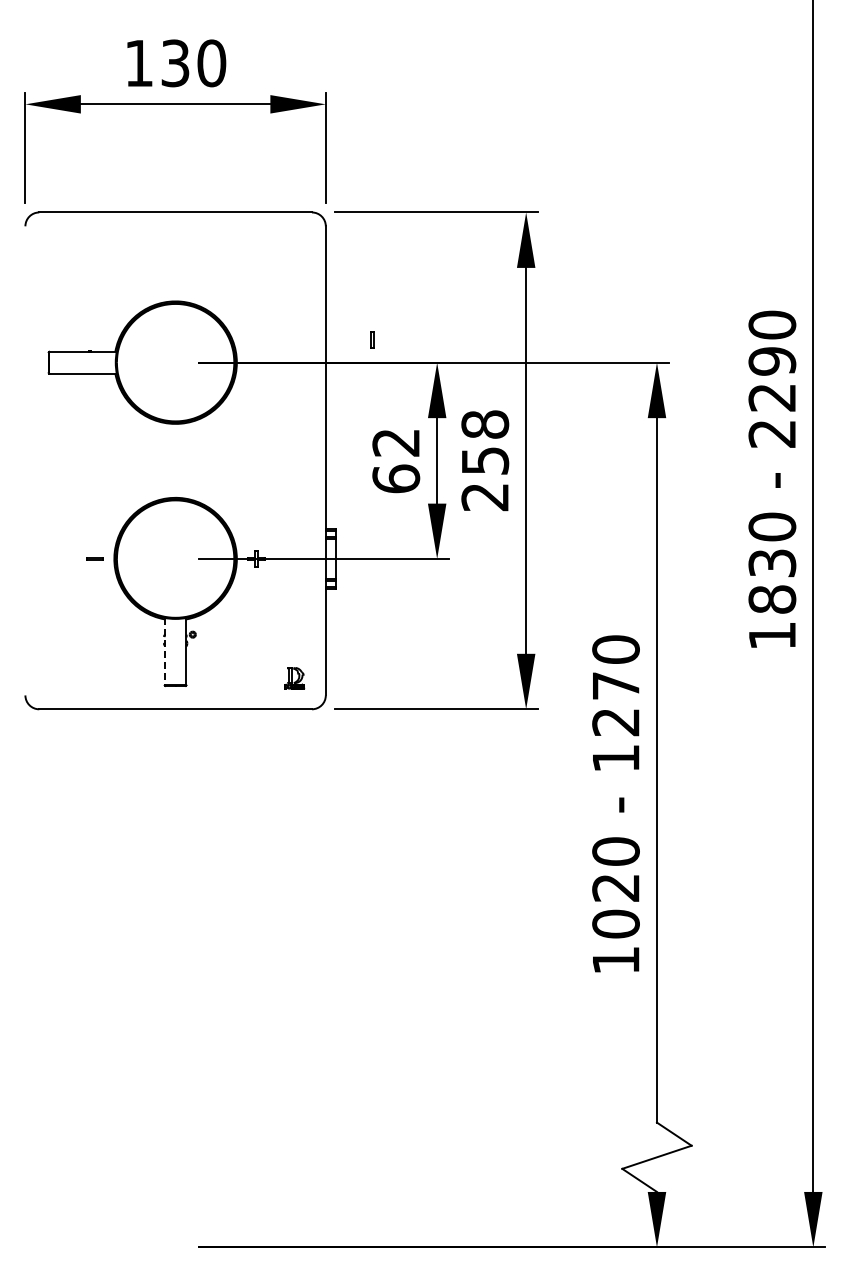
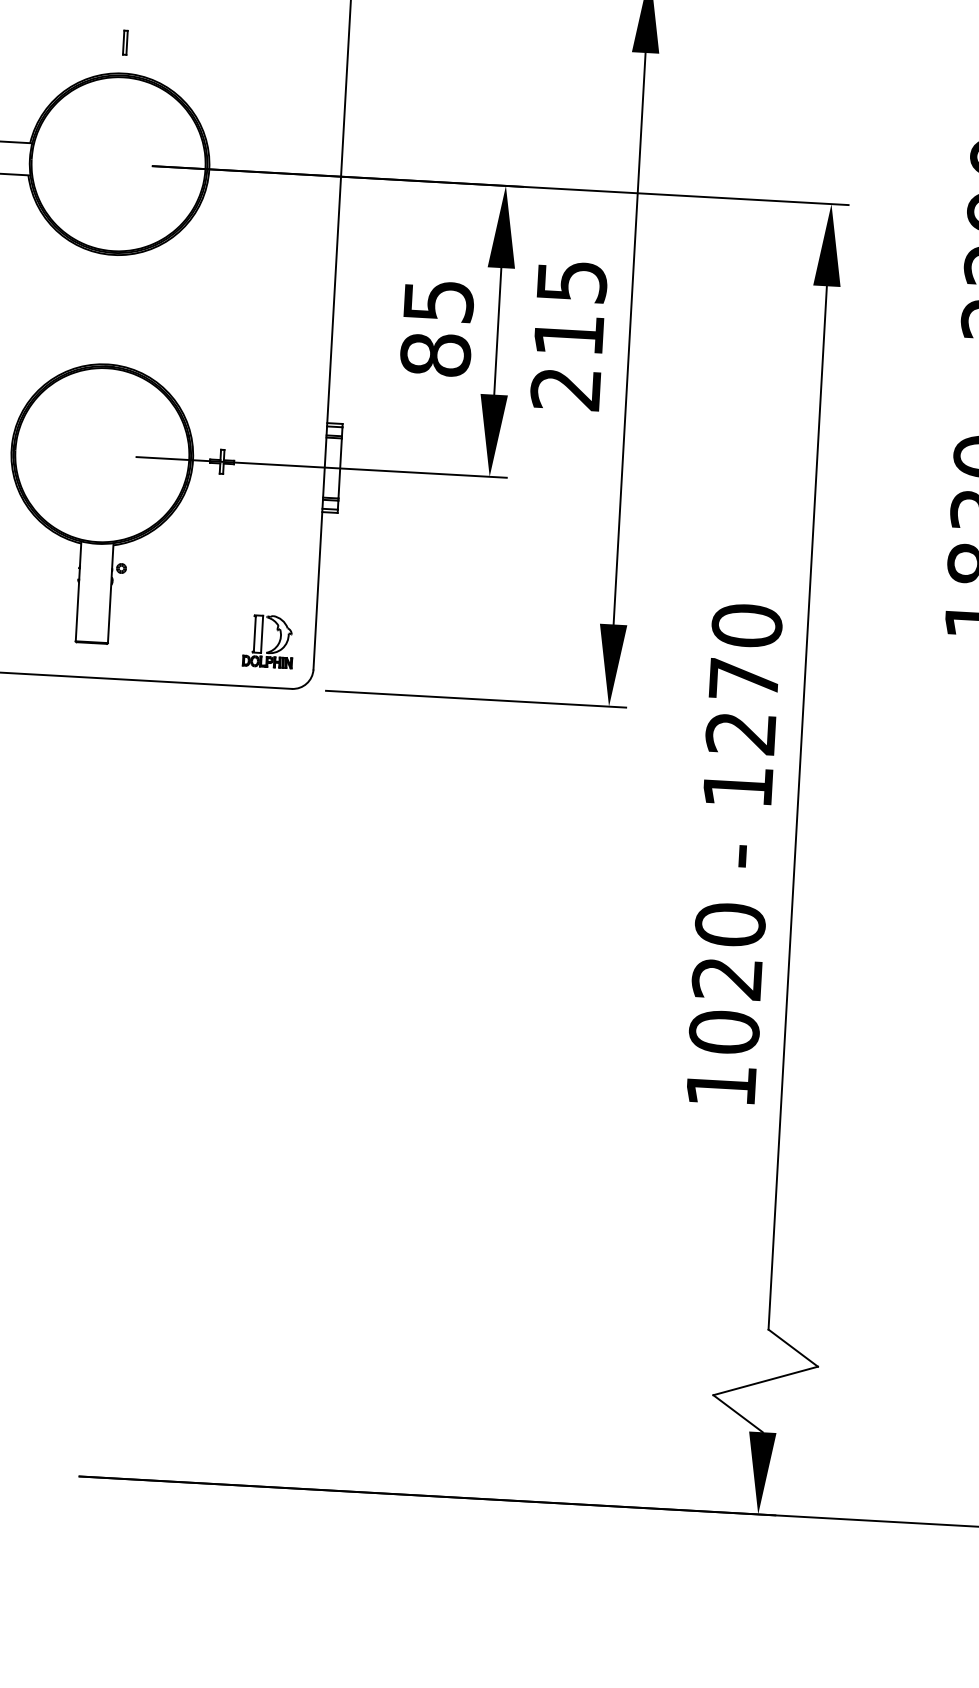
part: (372, 339) -> (125, 42), moved
text: (485, 442) -> (570, 308), 258 -> 215
text: (396, 461) -> (437, 328), 62 -> 85
line: (164, 651) -> (78, 591), dashed -> solid
part: (294, 678) -> (268, 641), size x1.67

